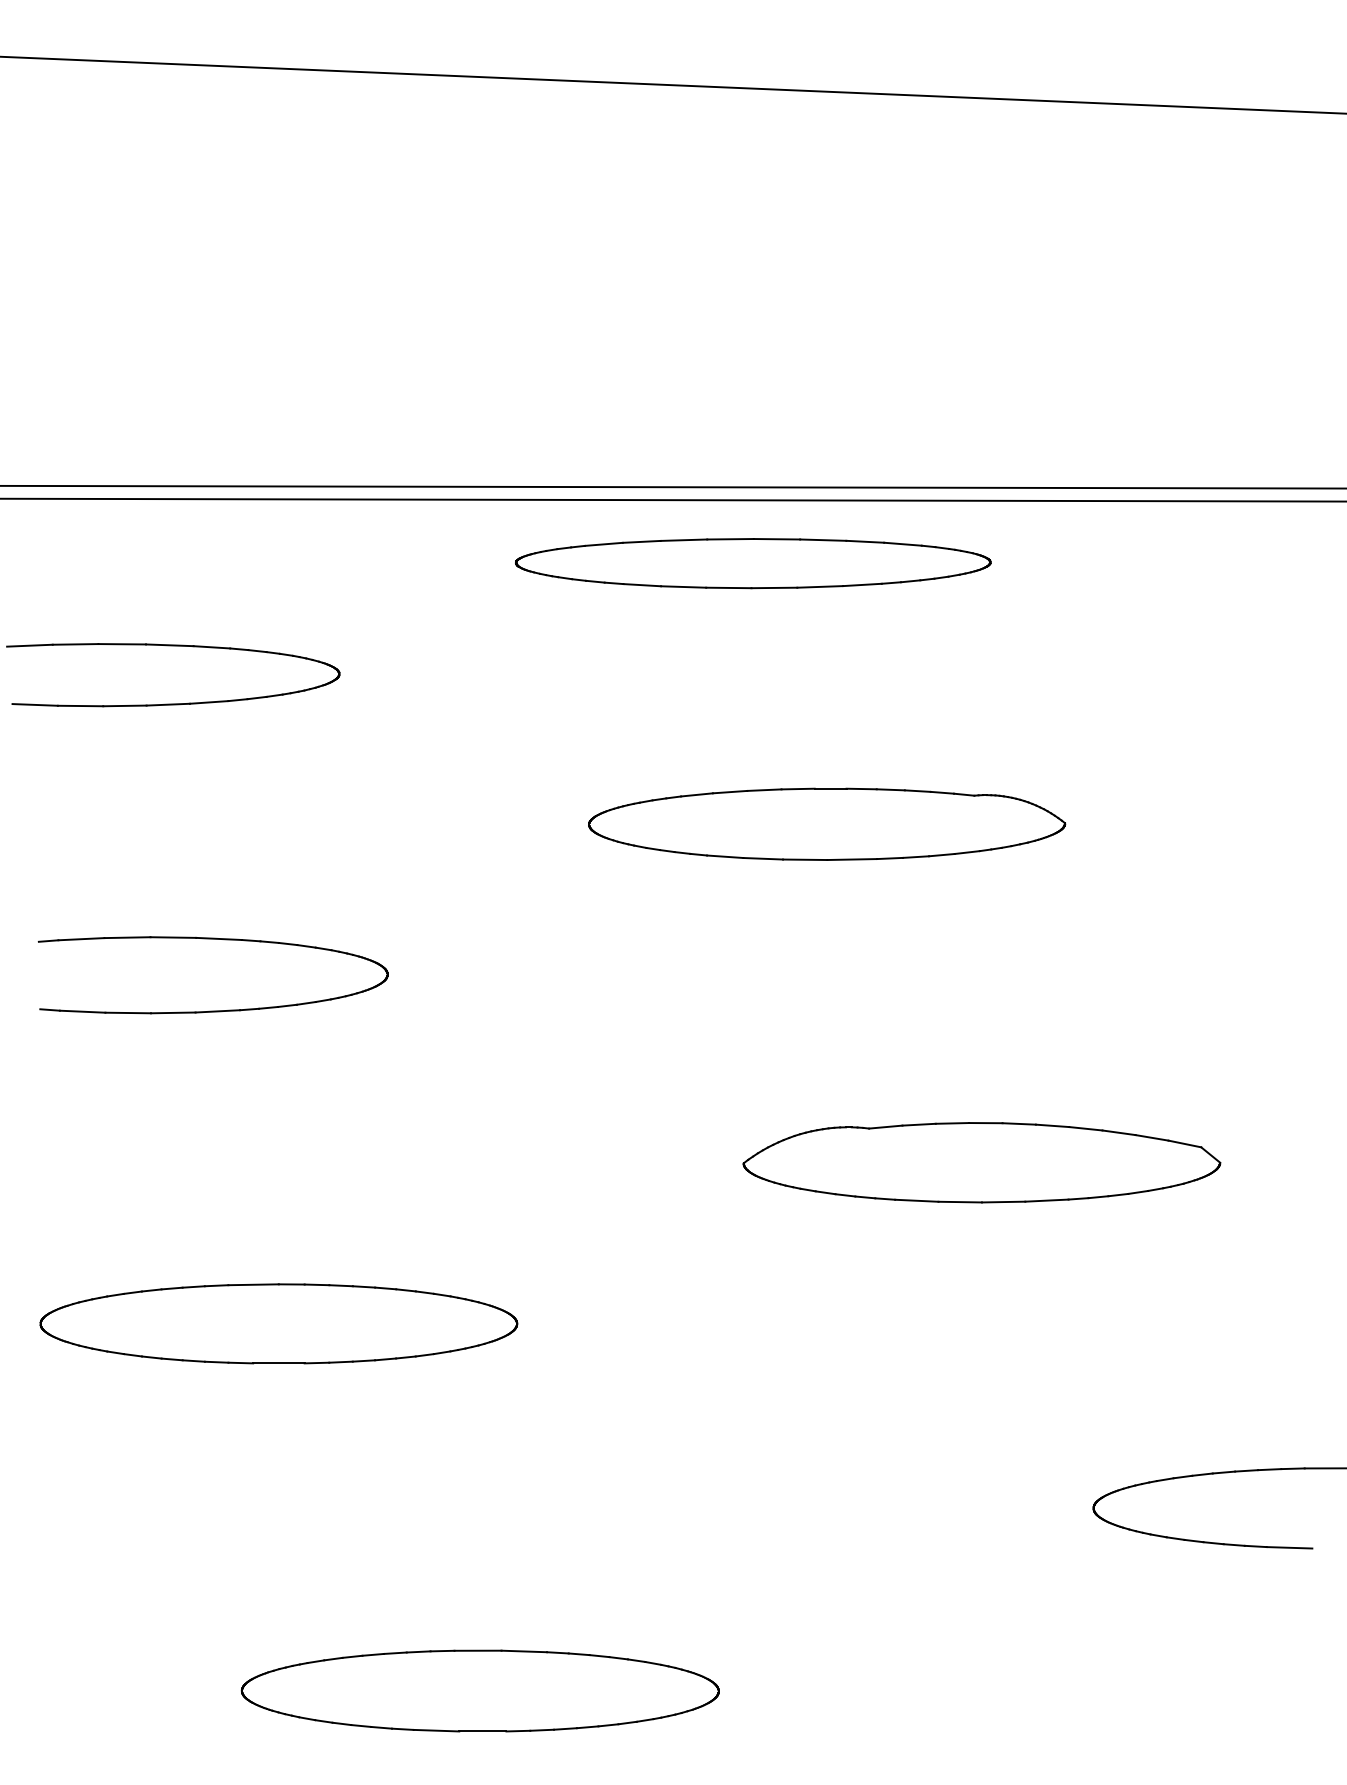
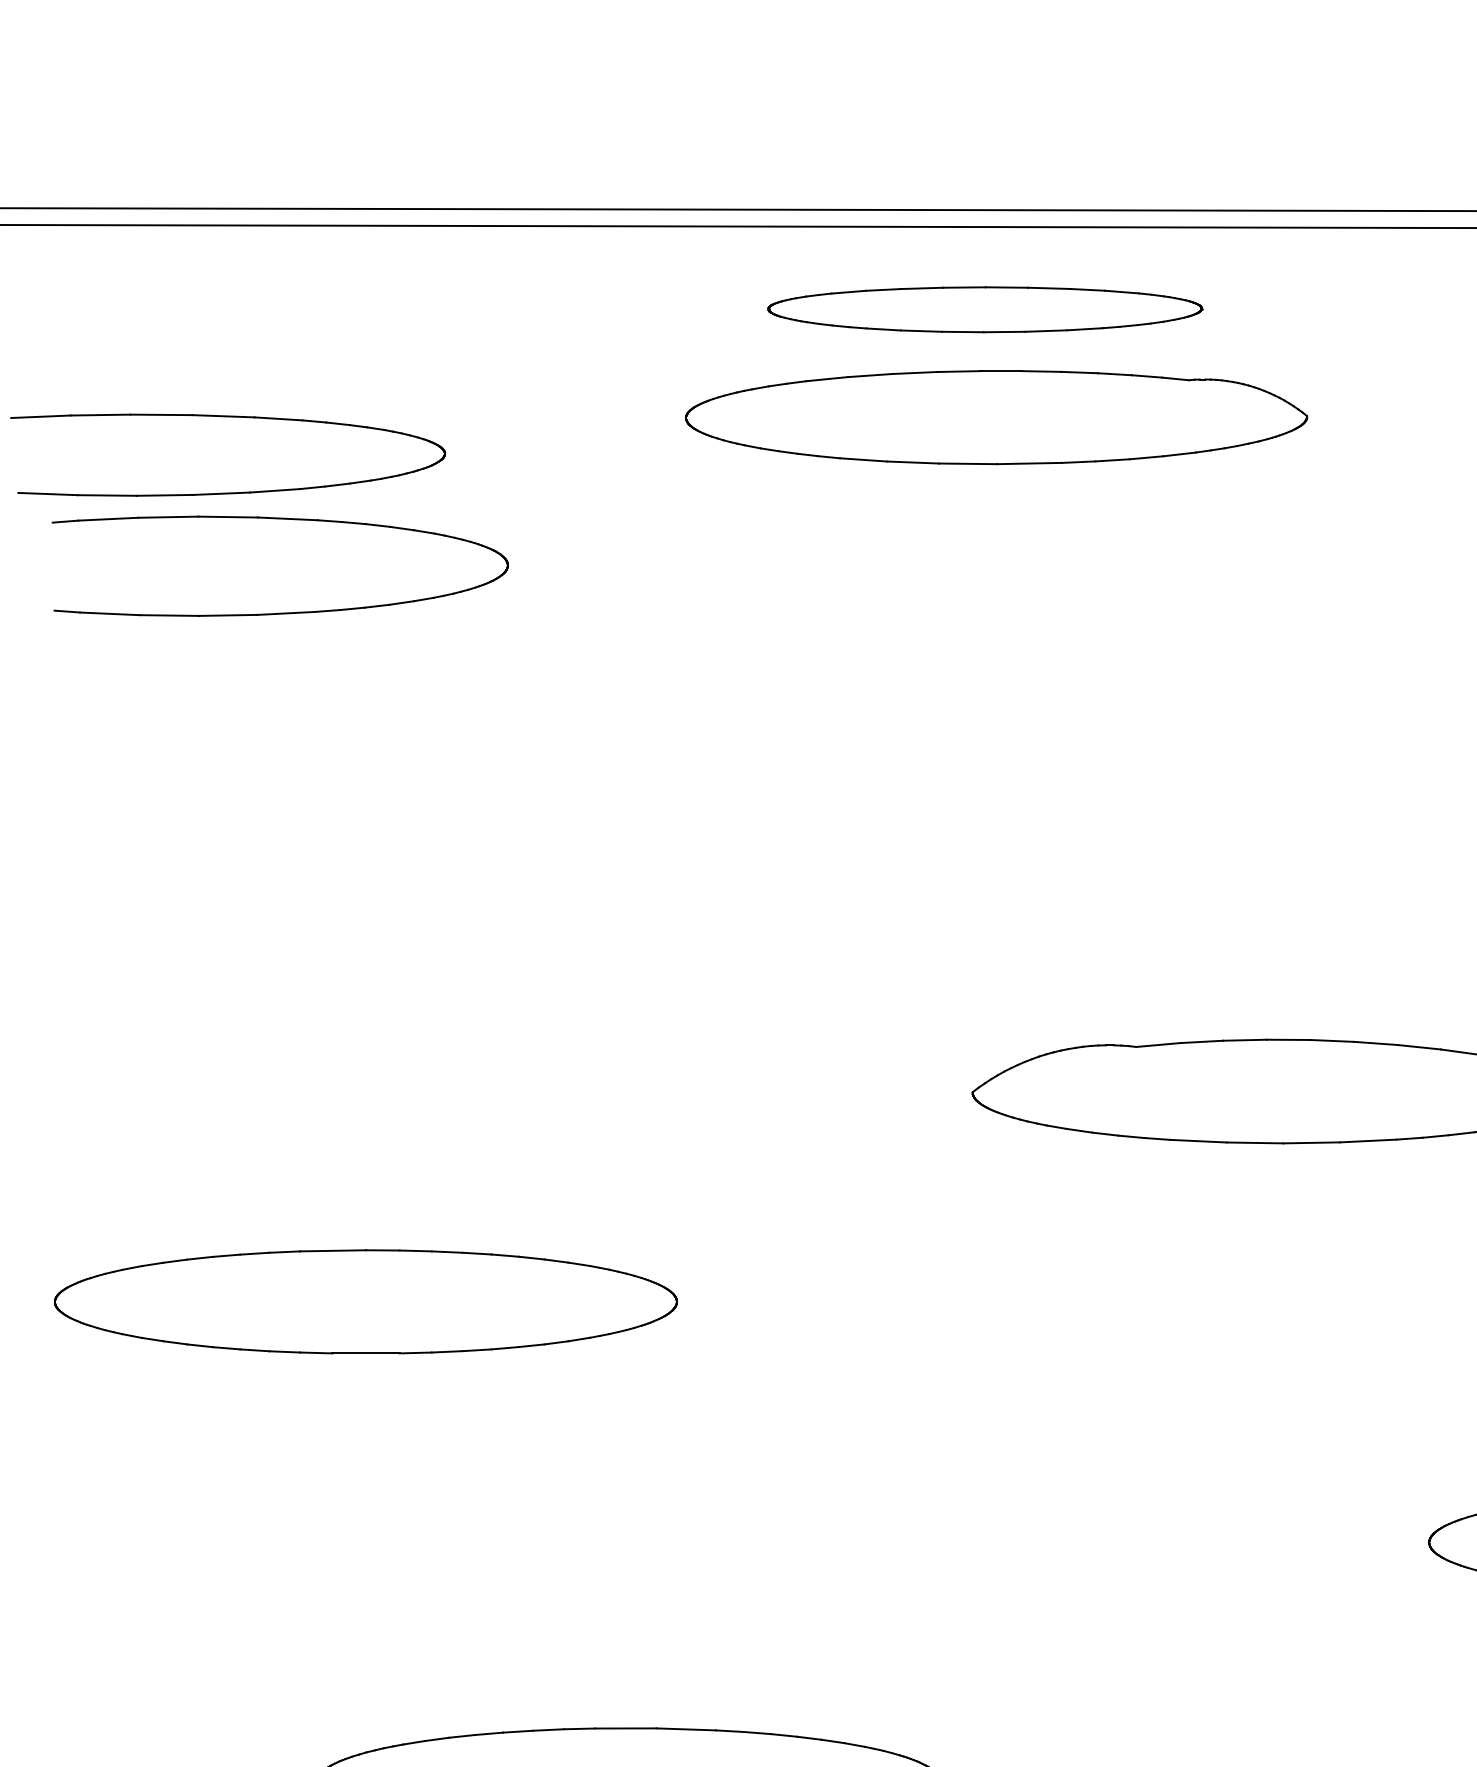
part: (753, 563) -> (985, 309), size x0.7
part: (827, 823) -> (997, 416), moved
part: (212, 1010) -> (279, 612), moved

